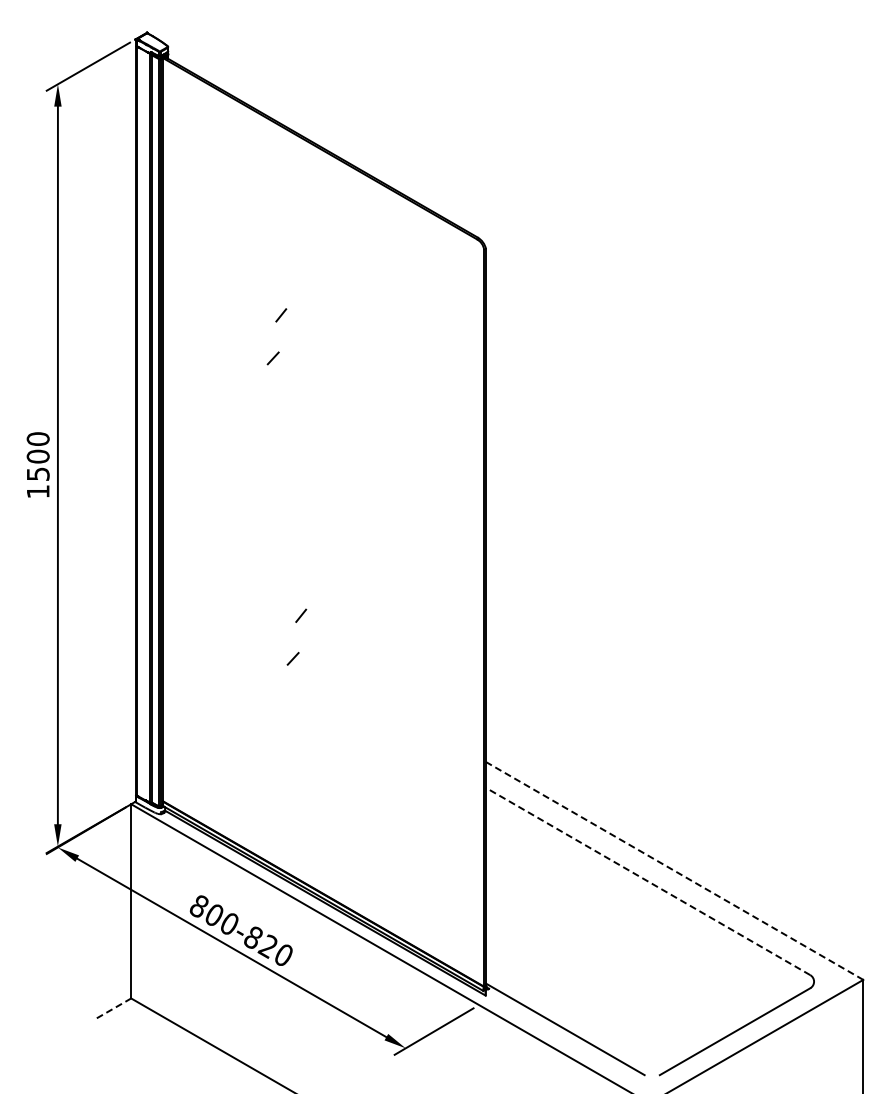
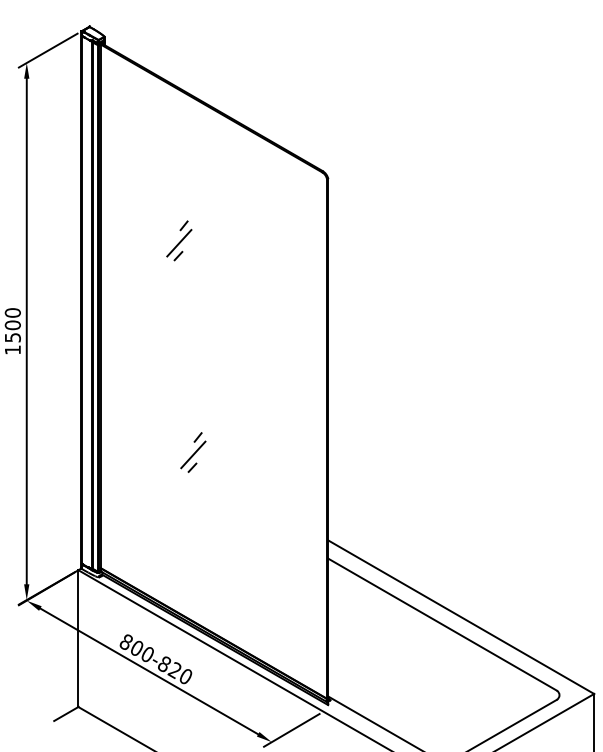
line: (274, 339) -> (179, 242), added
line: (294, 640) -> (193, 454), added
line: (674, 870) -> (461, 616), dashed -> solid
line: (647, 881) -> (442, 624), dashed -> solid
line: (114, 1008) -> (66, 714), dashed -> solid

